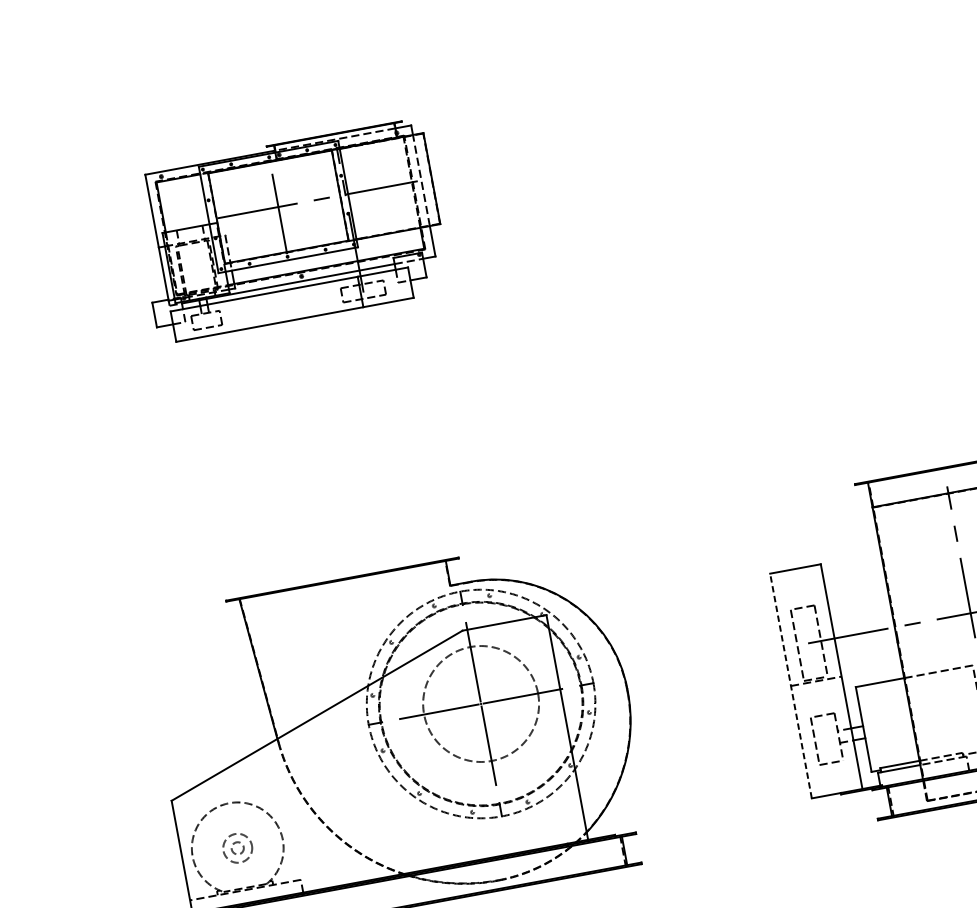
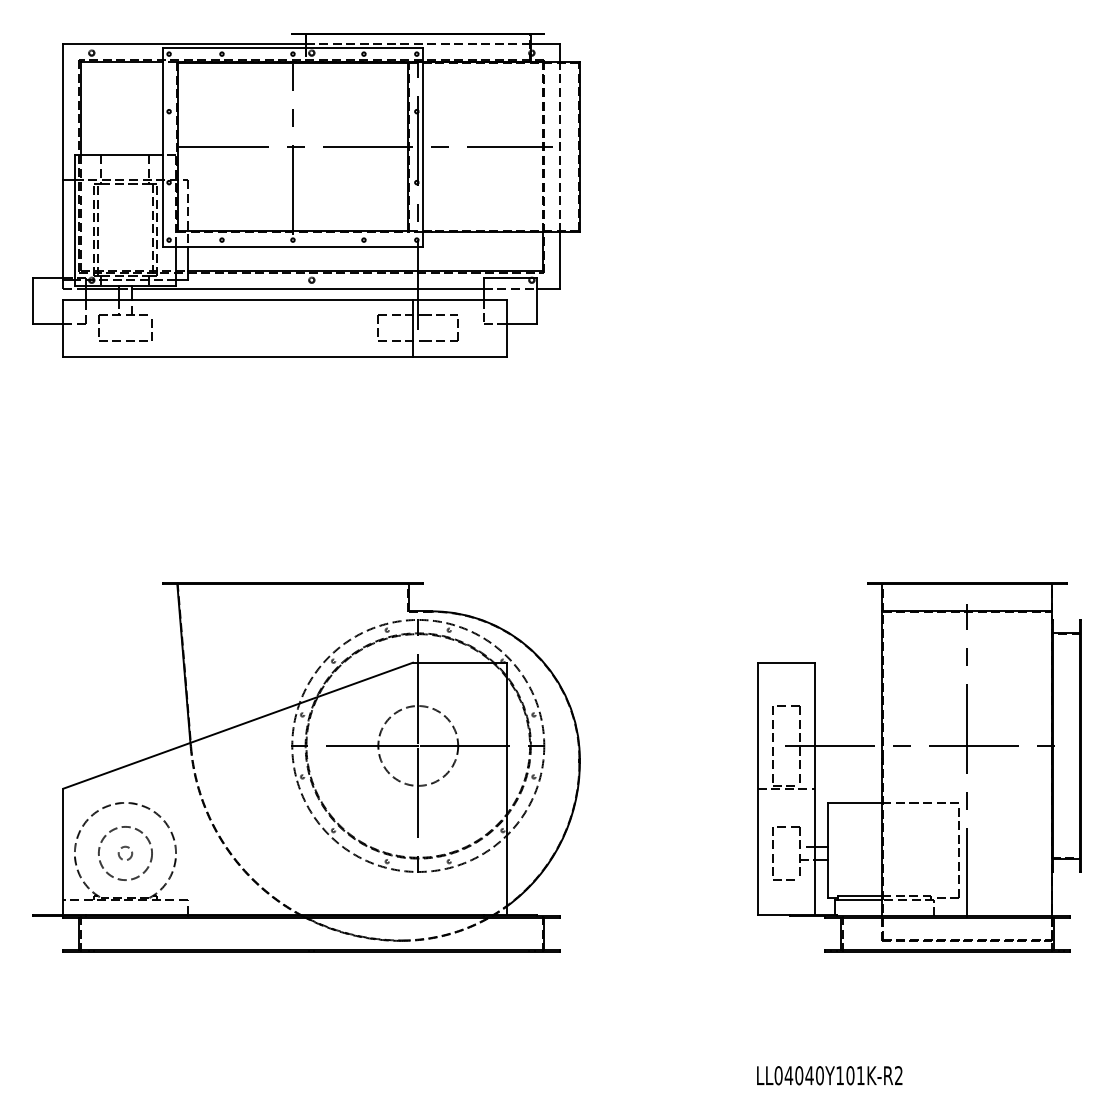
part: (290, 231) -> (306, 195), size x1.67
line: (790, 685) -> (757, 788), dashed -> solid
circle: (481, 703) -> (418, 745), size x0.62
circle: (237, 848) -> (125, 853), size x1.67

